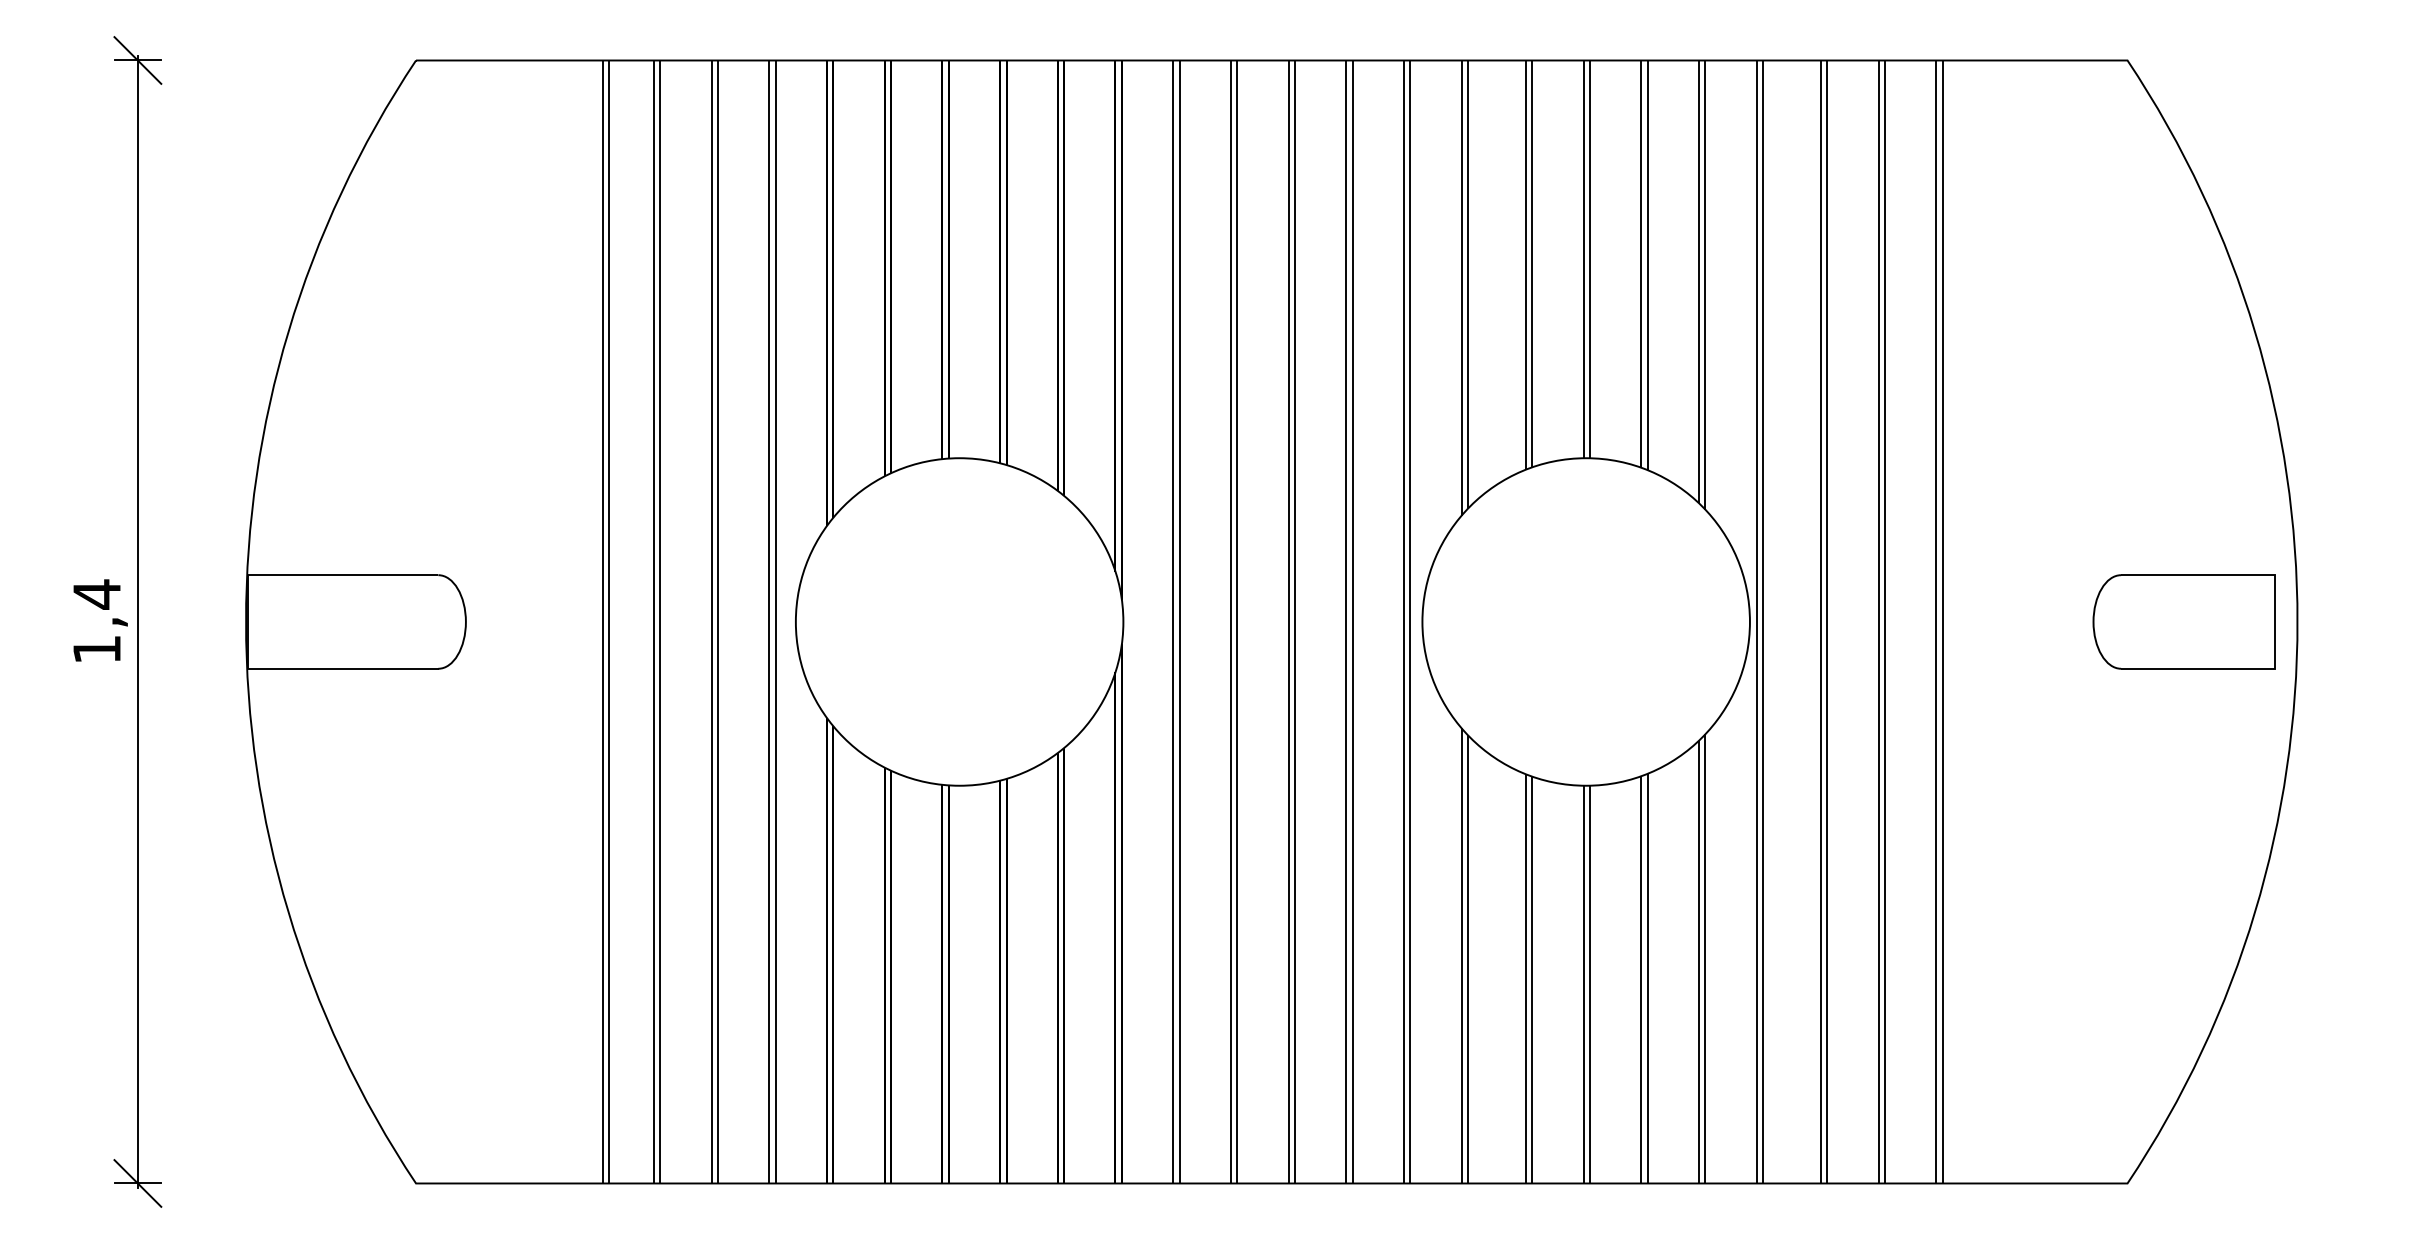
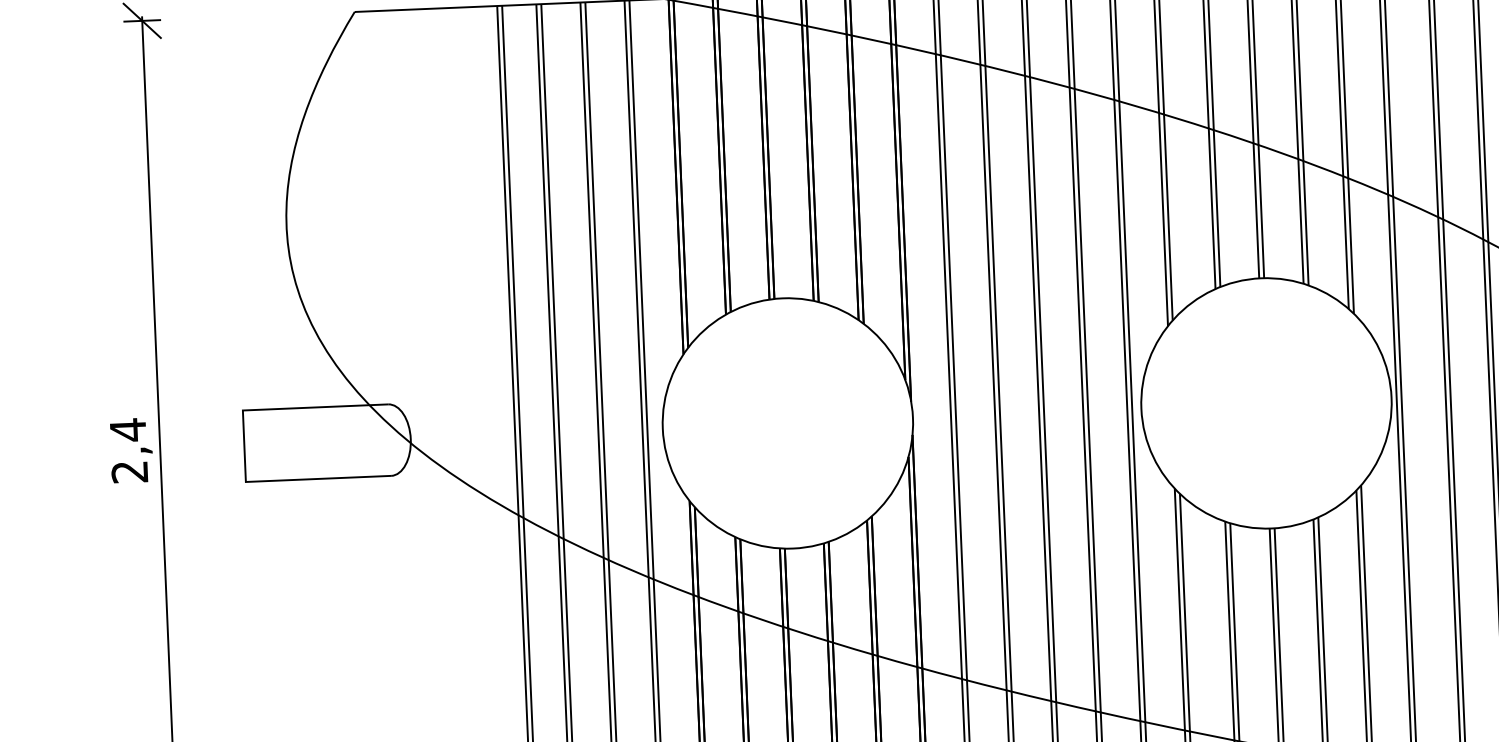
text: (96, 649) -> (129, 472), 1,4 -> 2,4

